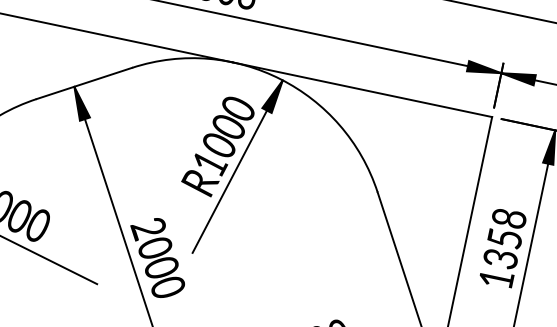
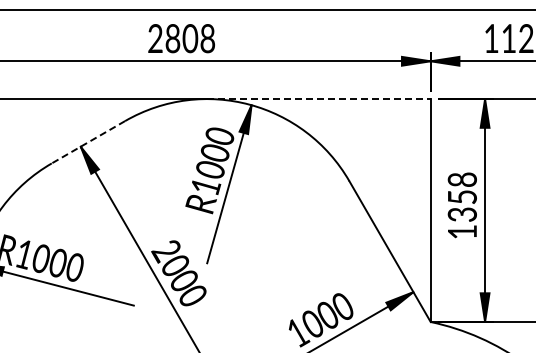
line: (84, 83) -> (88, 142), solid -> dashed
line: (361, 90) -> (318, 99), solid -> dashed

